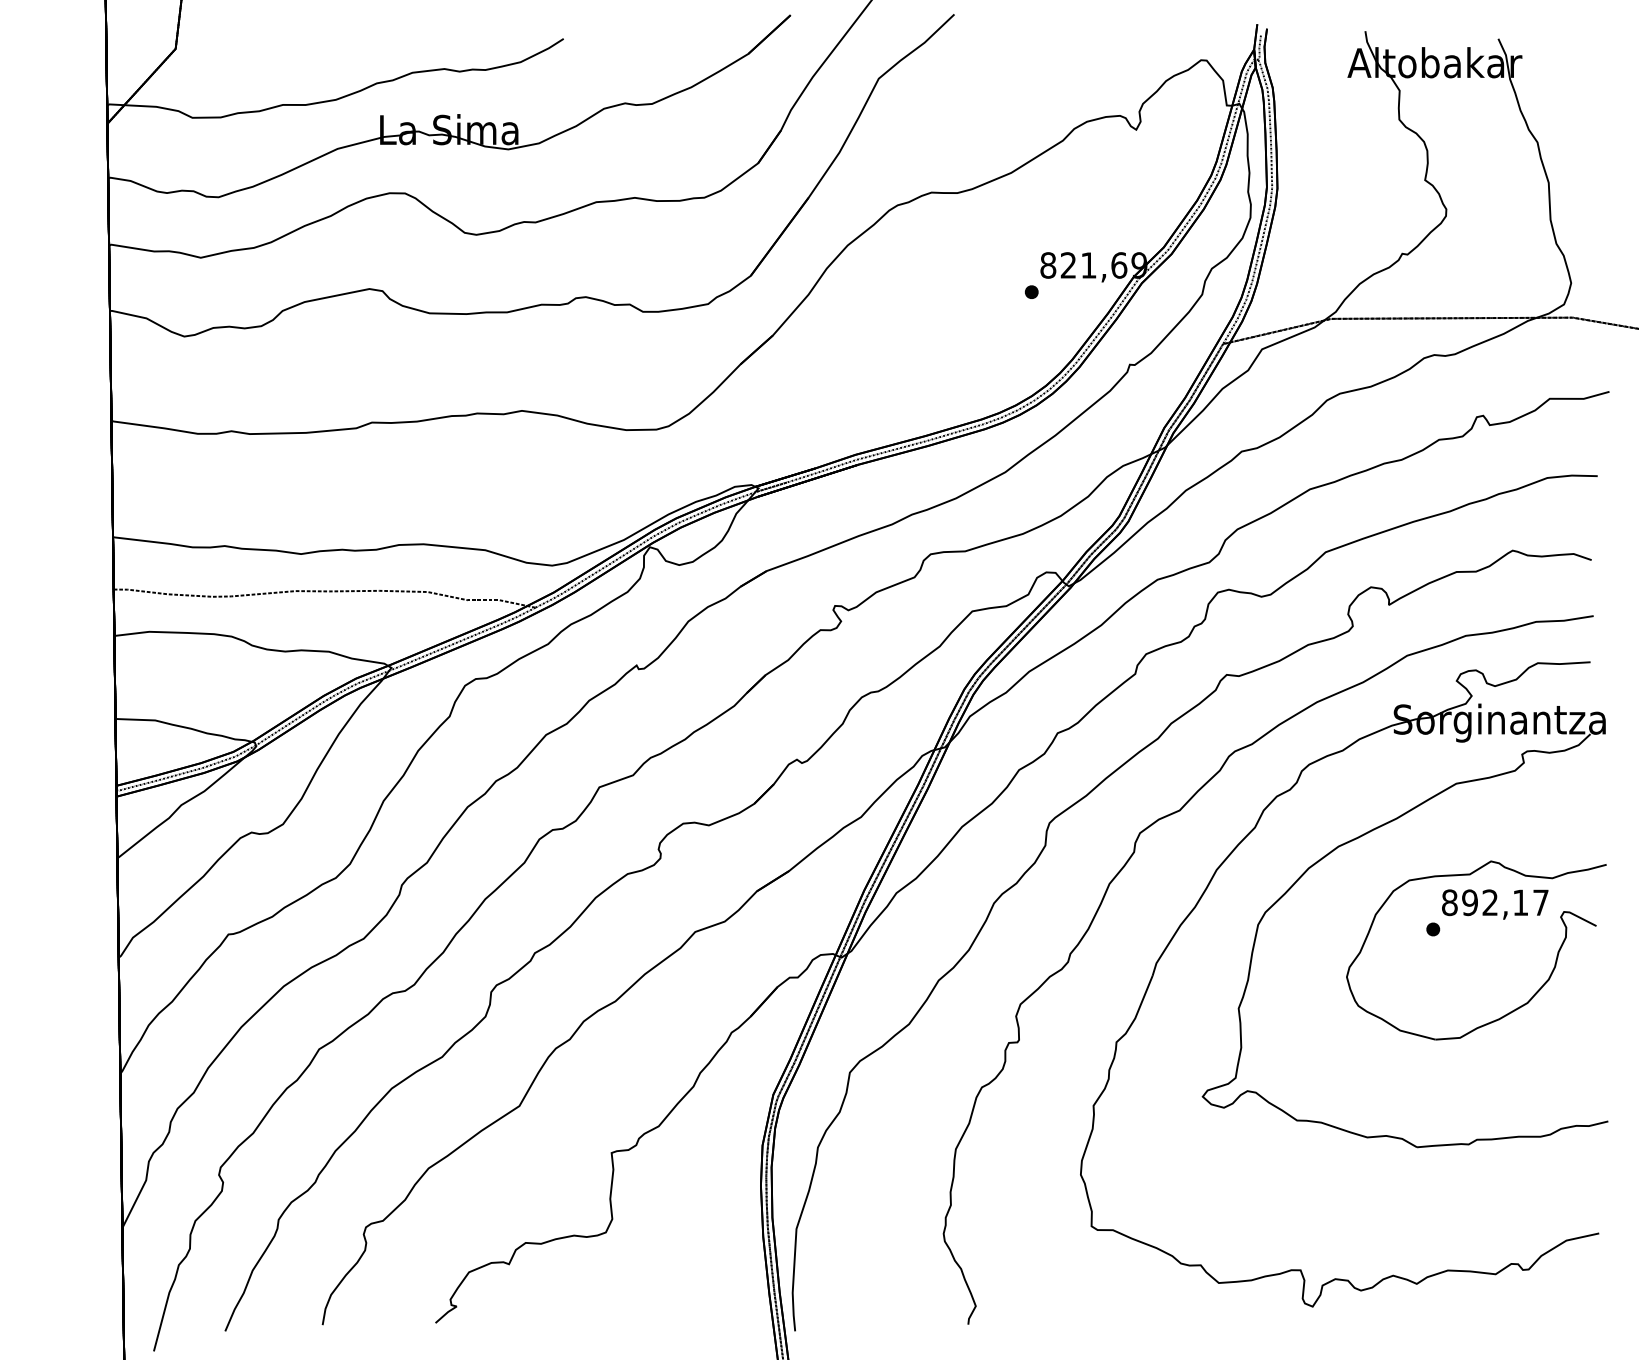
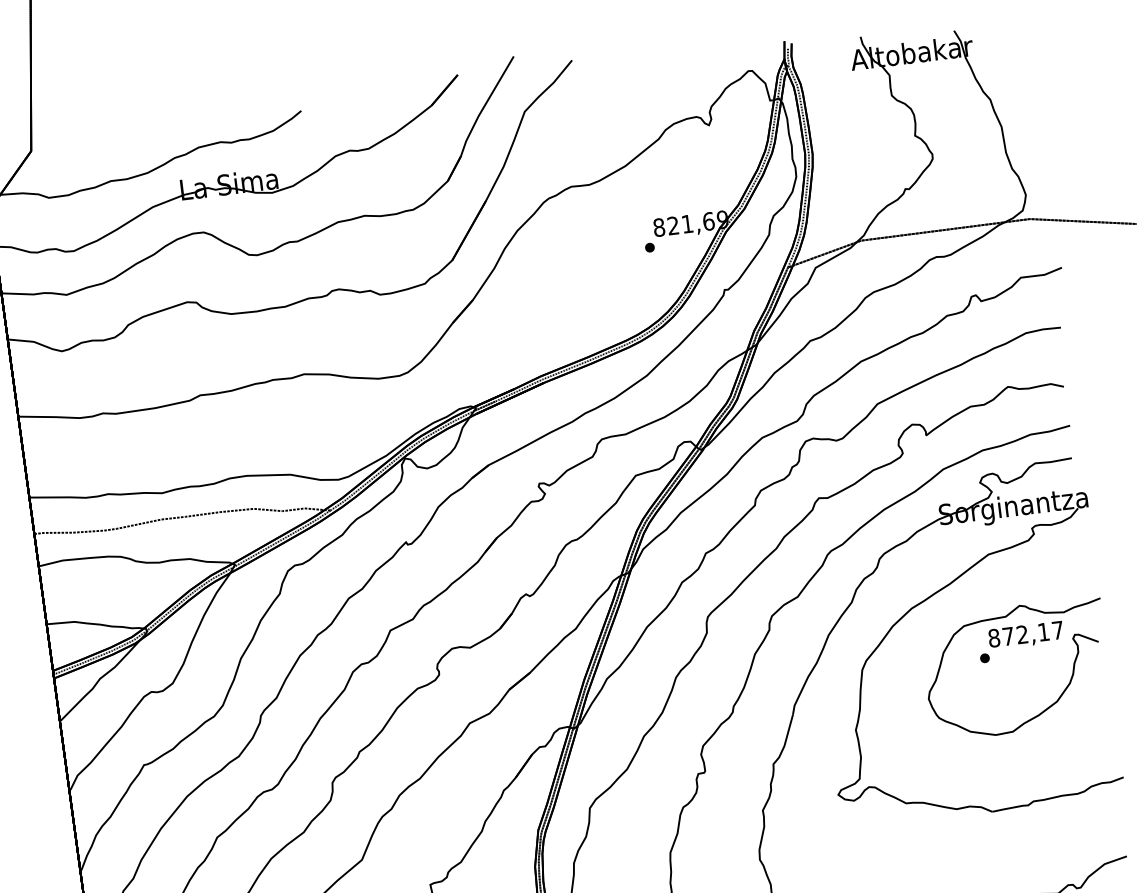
text: (1469, 902) -> (1007, 636), 892,17 -> 872,17

